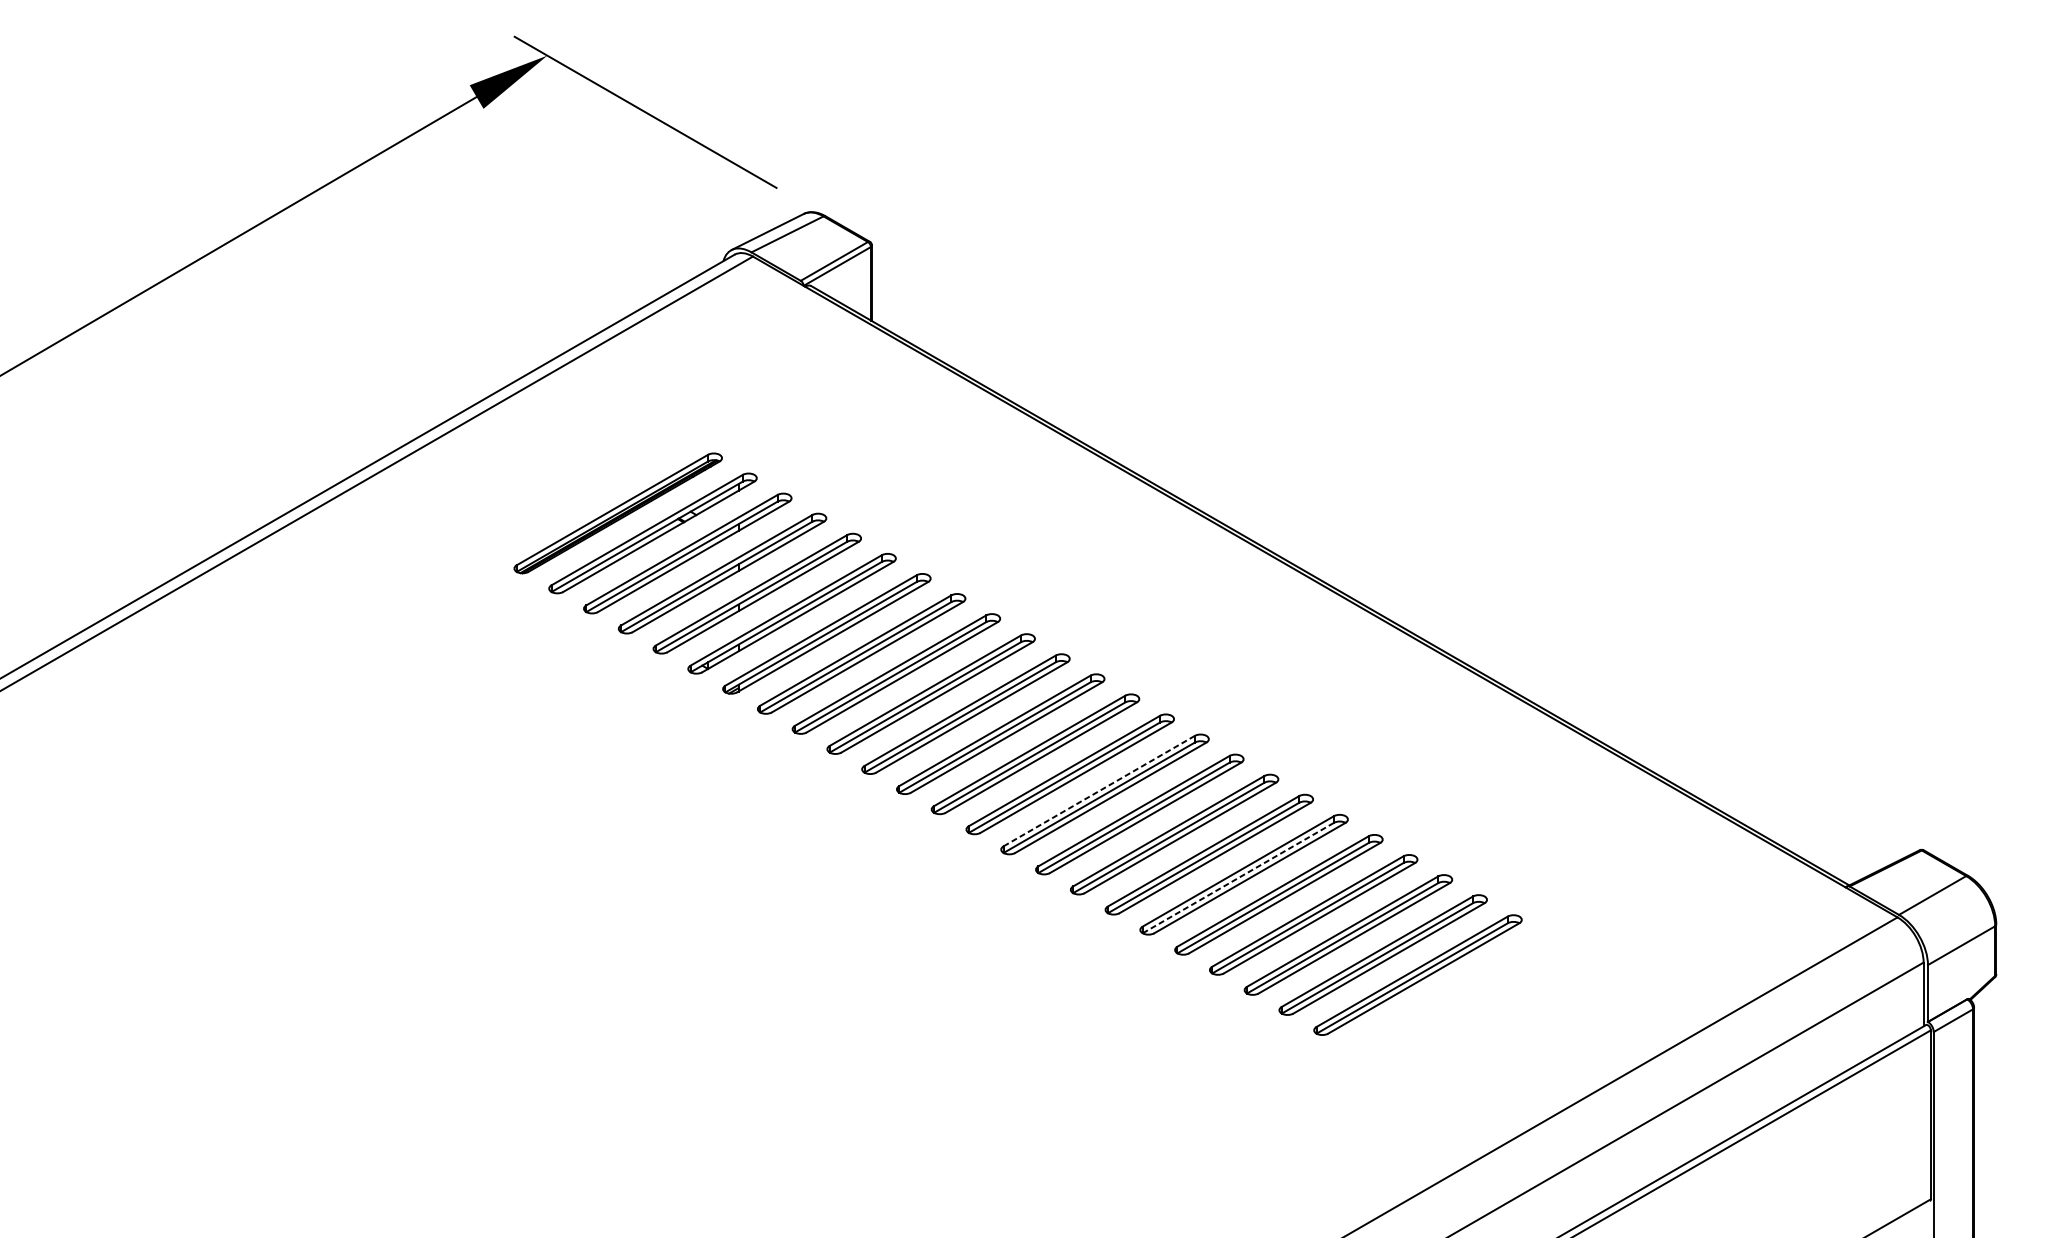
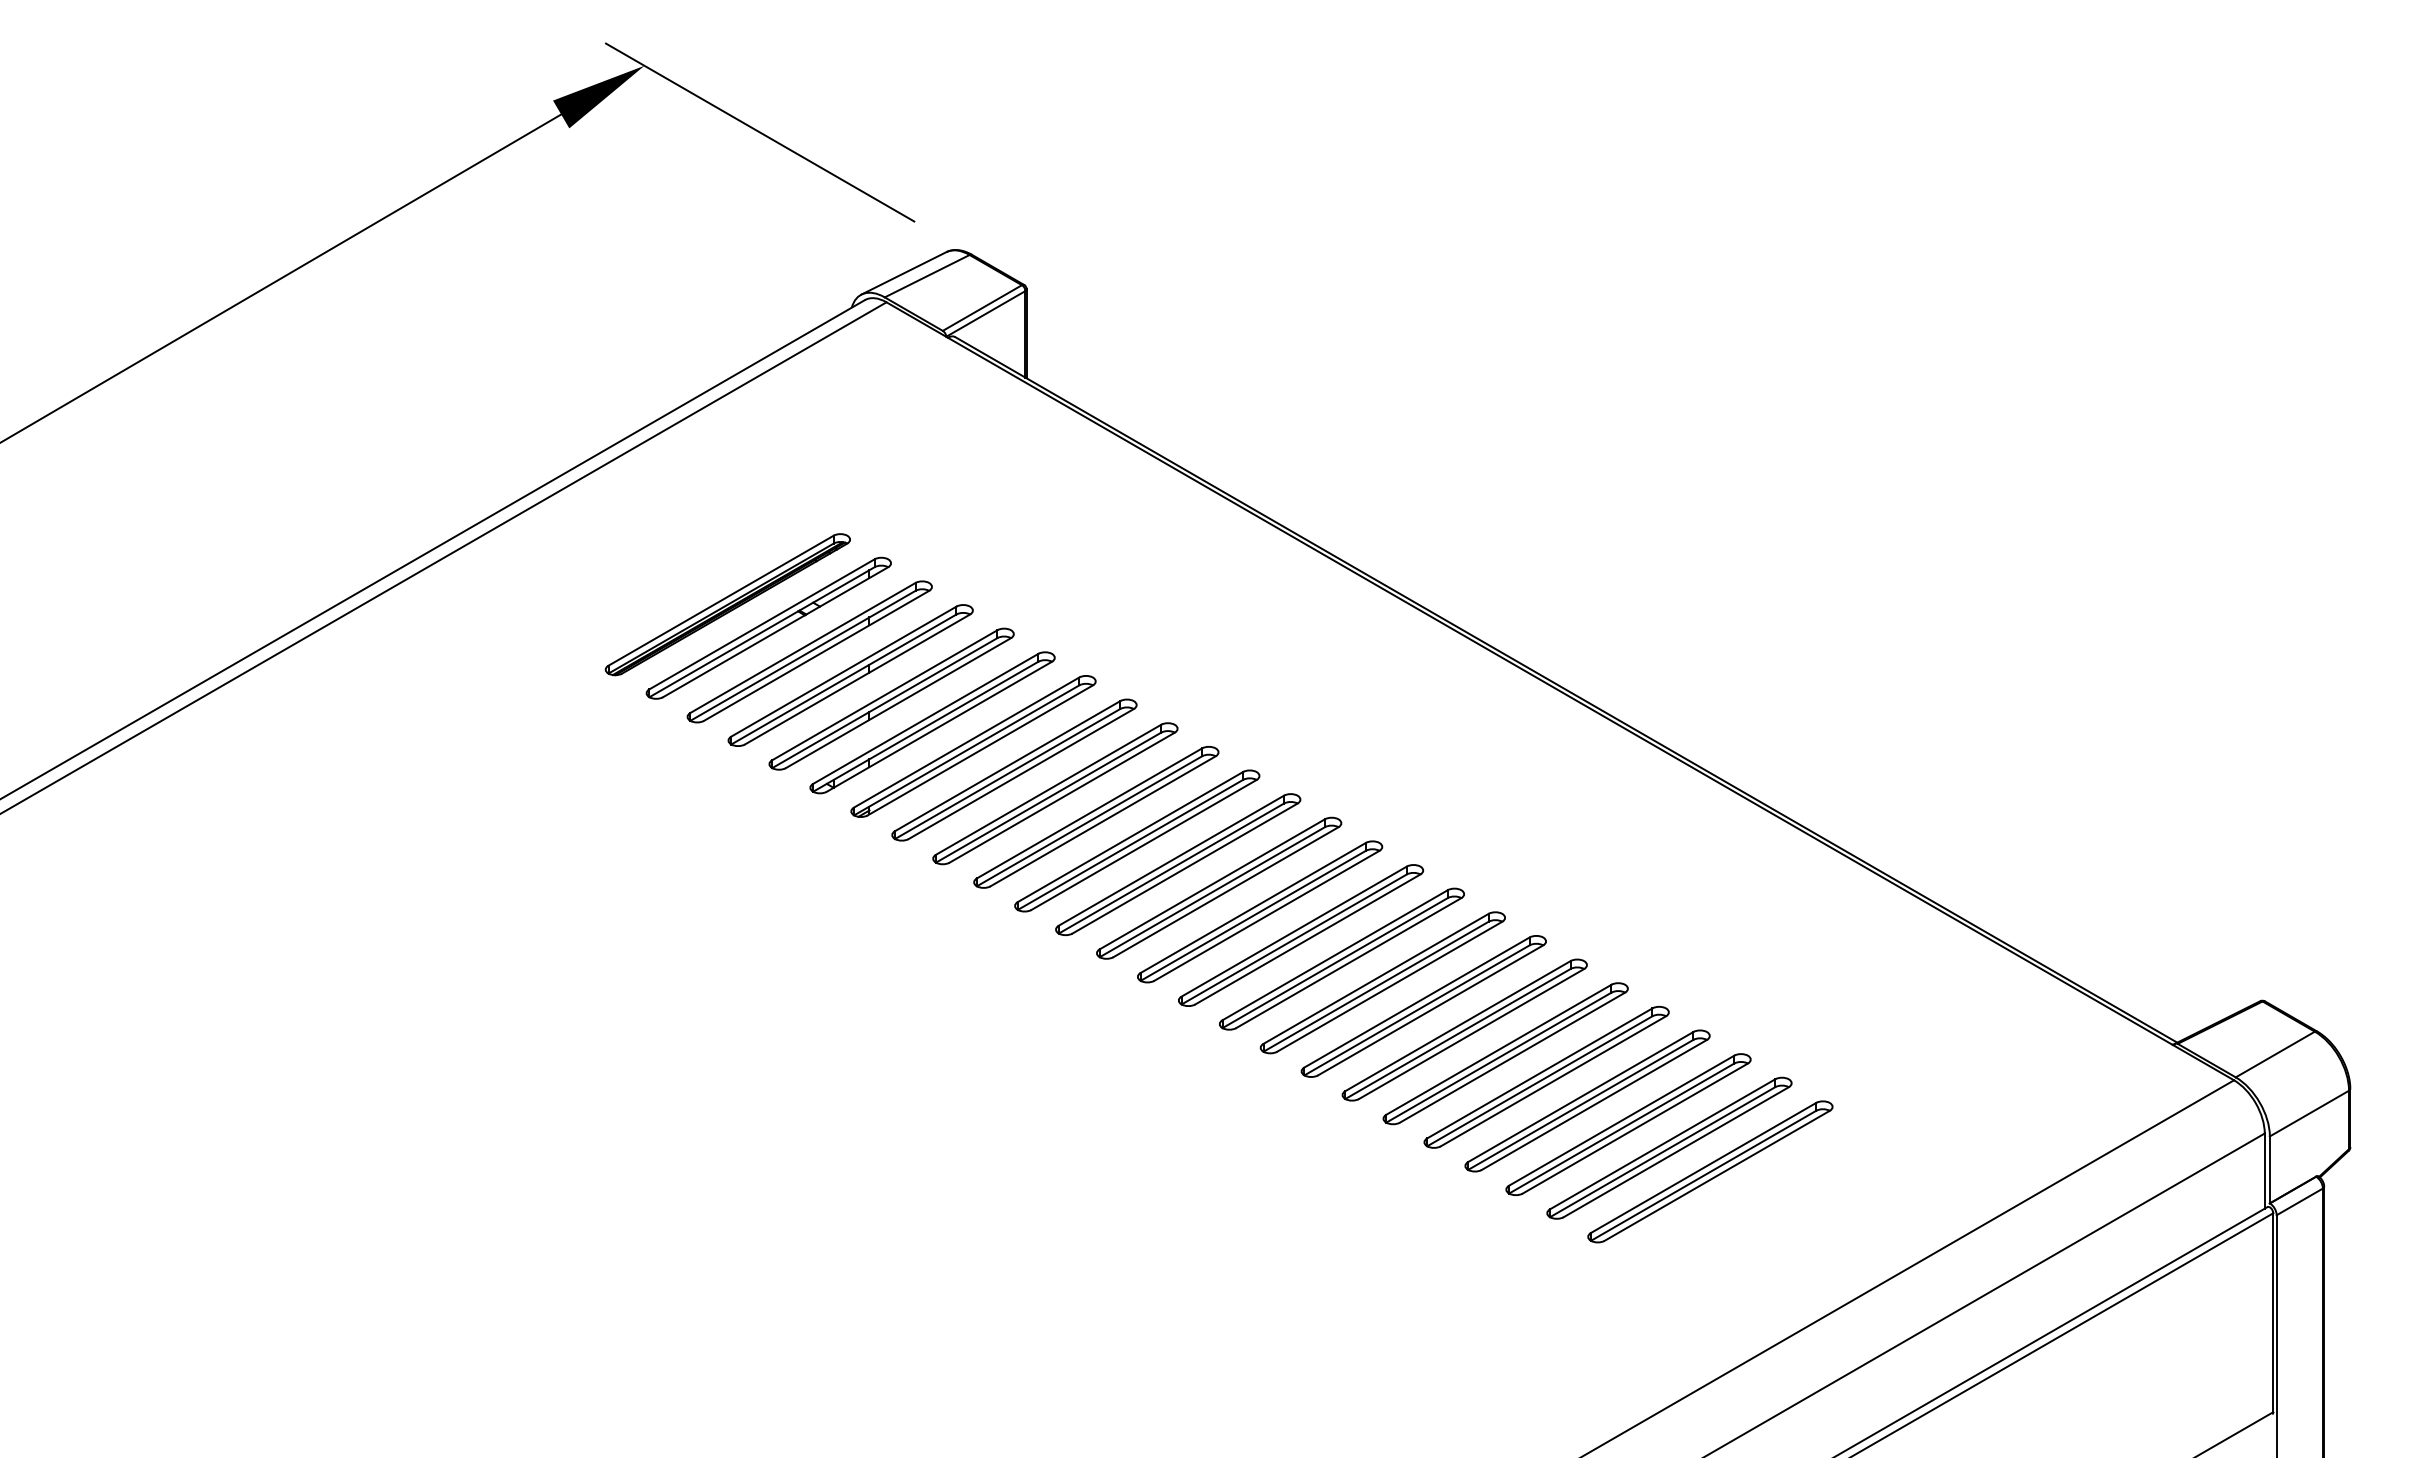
line: (1099, 791) -> (1294, 931), dashed -> solid
line: (1237, 878) -> (1457, 1034), dashed -> solid
part: (1452, 994) -> (1710, 1171), added

